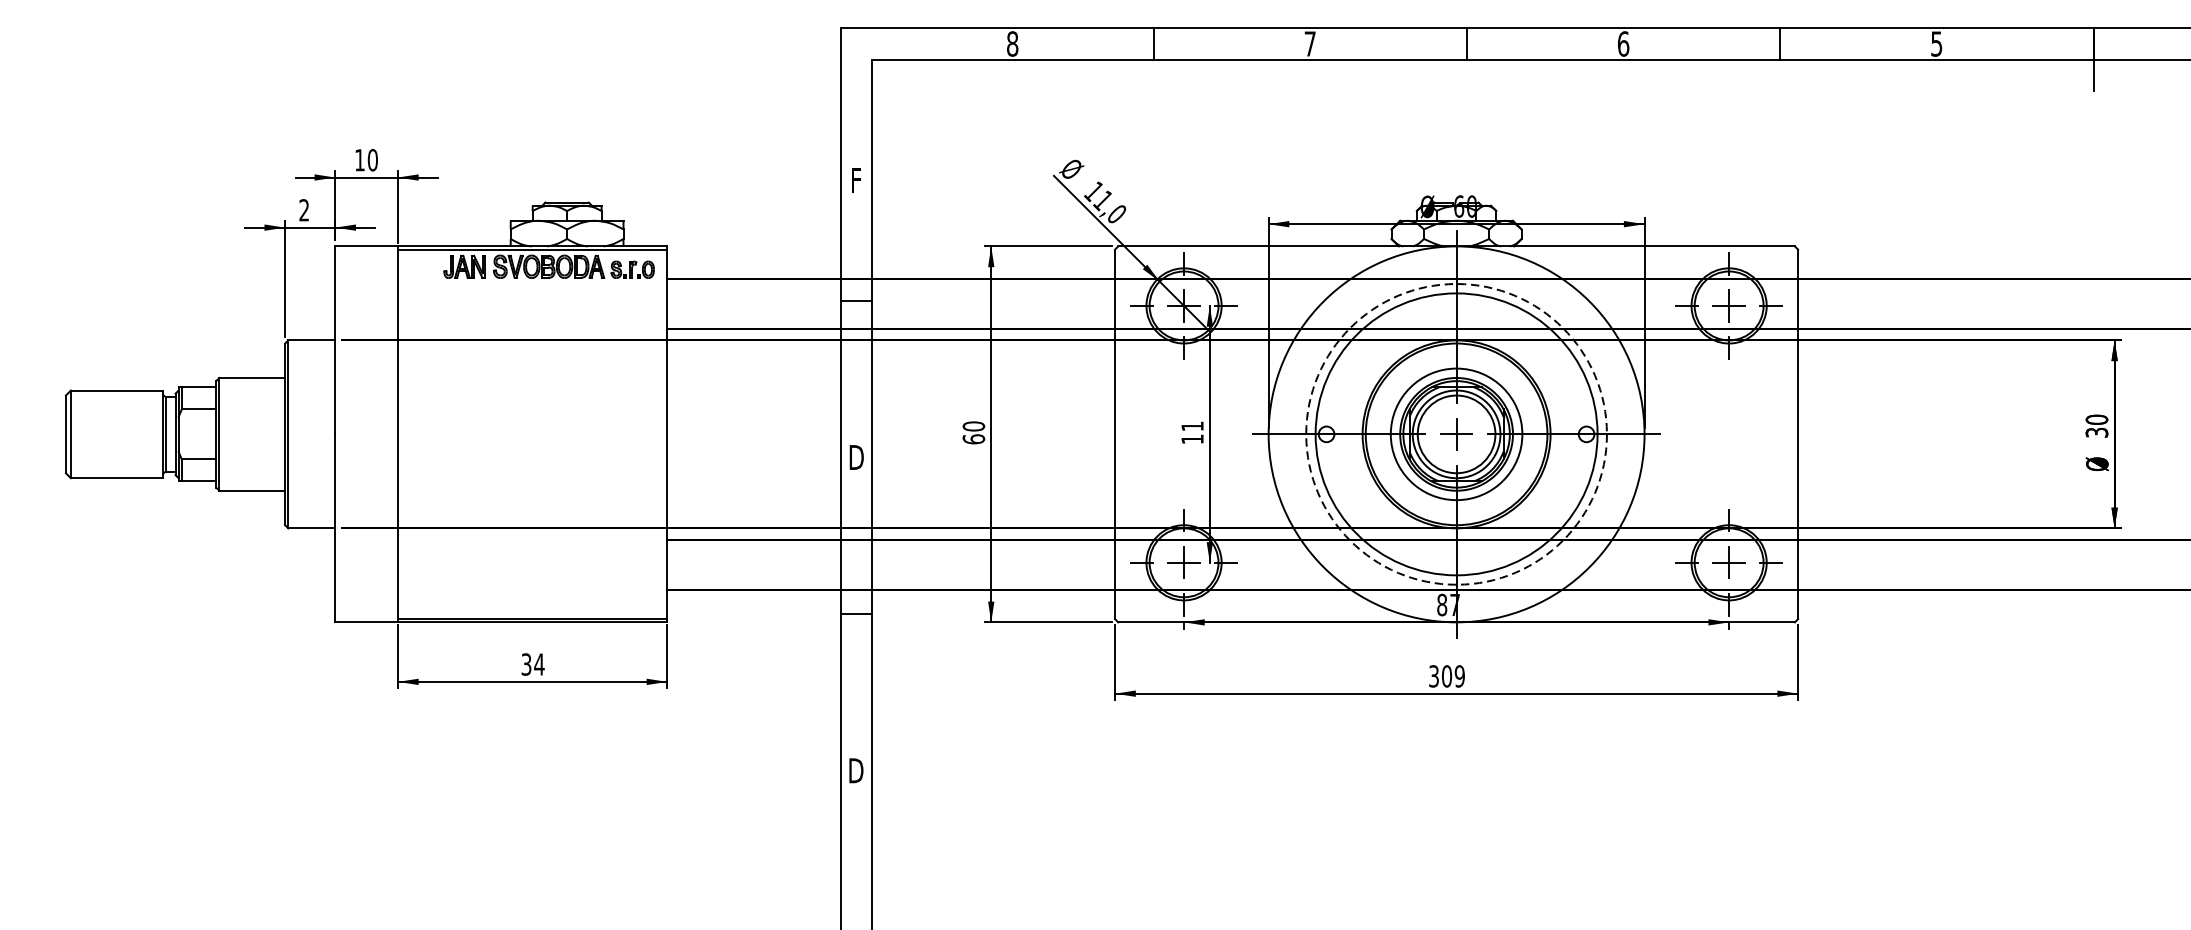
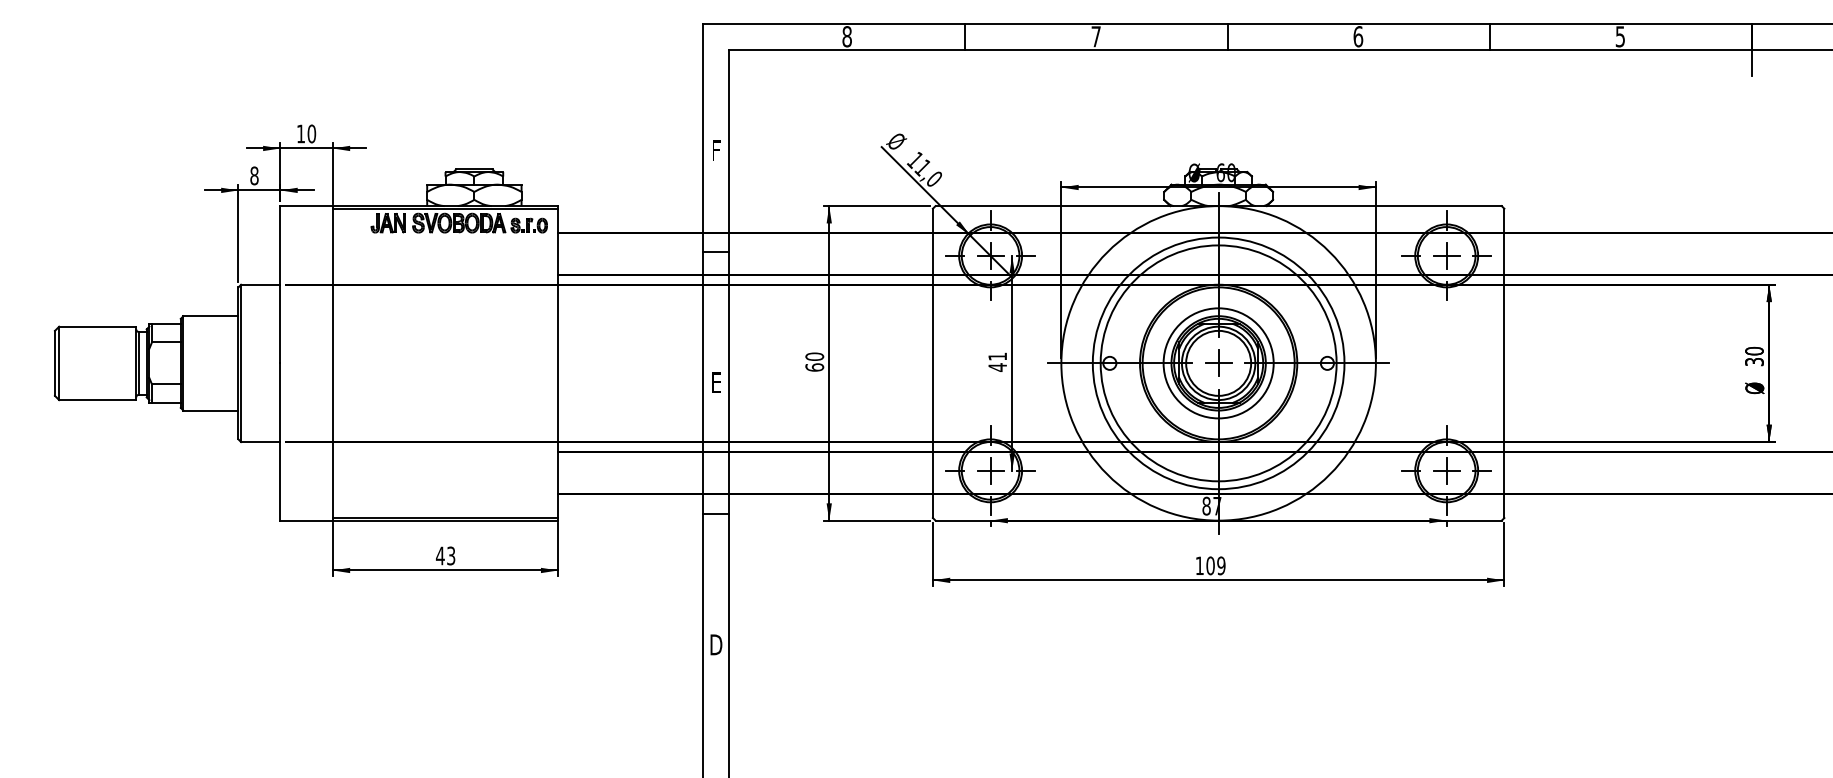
text: (304, 209) -> (254, 175), 2 -> 8
circle: (1456, 434) -> (1218, 363), dashed -> solid
text: (1192, 439) -> (997, 367), 11 -> 41
text: (856, 457) -> (716, 382), D -> E
text: (532, 663) -> (445, 555), 34 -> 43
text: (1433, 675) -> (1199, 565), 309 -> 109

